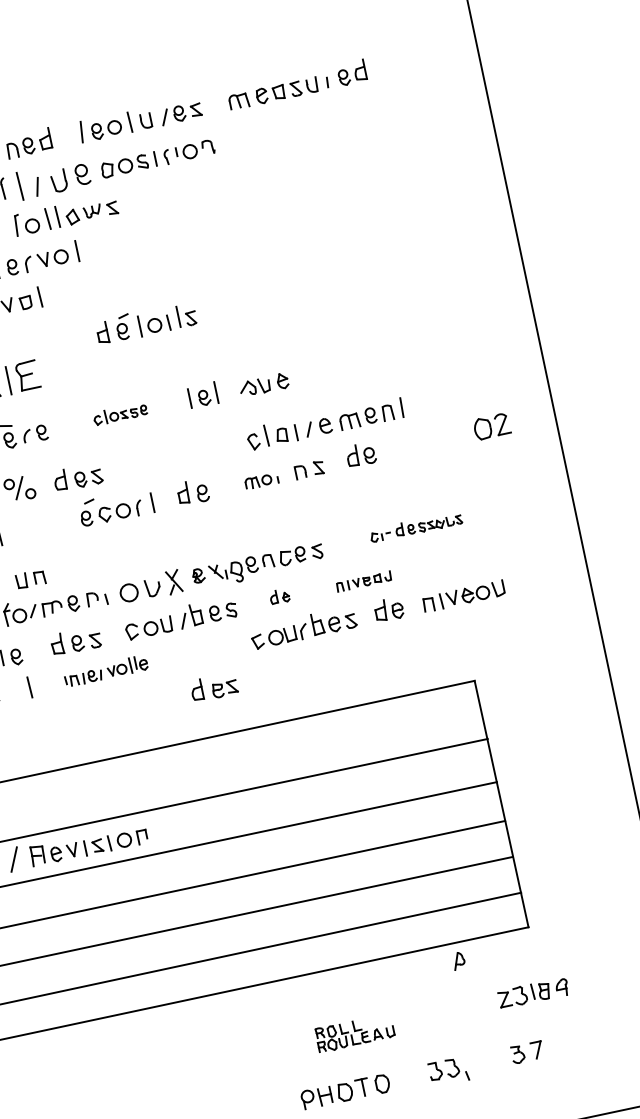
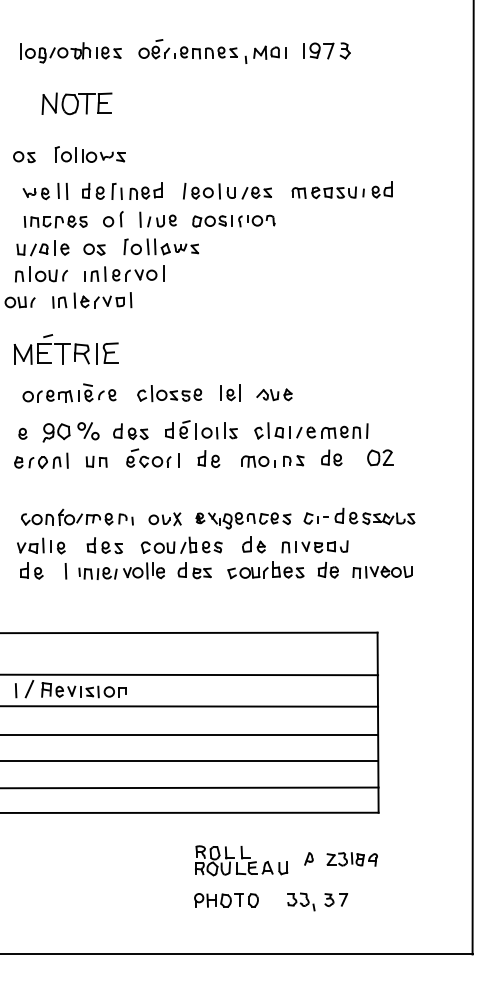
part: (52, 178) -> (157, 219), size x0.71
part: (146, 322) -> (201, 429), moved
part: (119, 413) -> (169, 393), size x1.67
part: (492, 426) -> (380, 457), moved
part: (261, 480) -> (258, 461), size x1.43
part: (416, 526) -> (359, 516), size x1.67
part: (30, 578) -> (96, 461), moved
part: (363, 581) -> (314, 546), size x1.67
part: (149, 587) -> (164, 519), size x0.71
part: (278, 596) -> (253, 544), size x1.67
part: (105, 670) -> (121, 570), size x1.43
part: (213, 687) -> (194, 570), moved
part: (458, 960) -> (308, 858), moved
part: (532, 993) -> (351, 859), moved
part: (354, 1032) -> (241, 860), size x1.67
part: (527, 1053) -> (336, 900), moved

